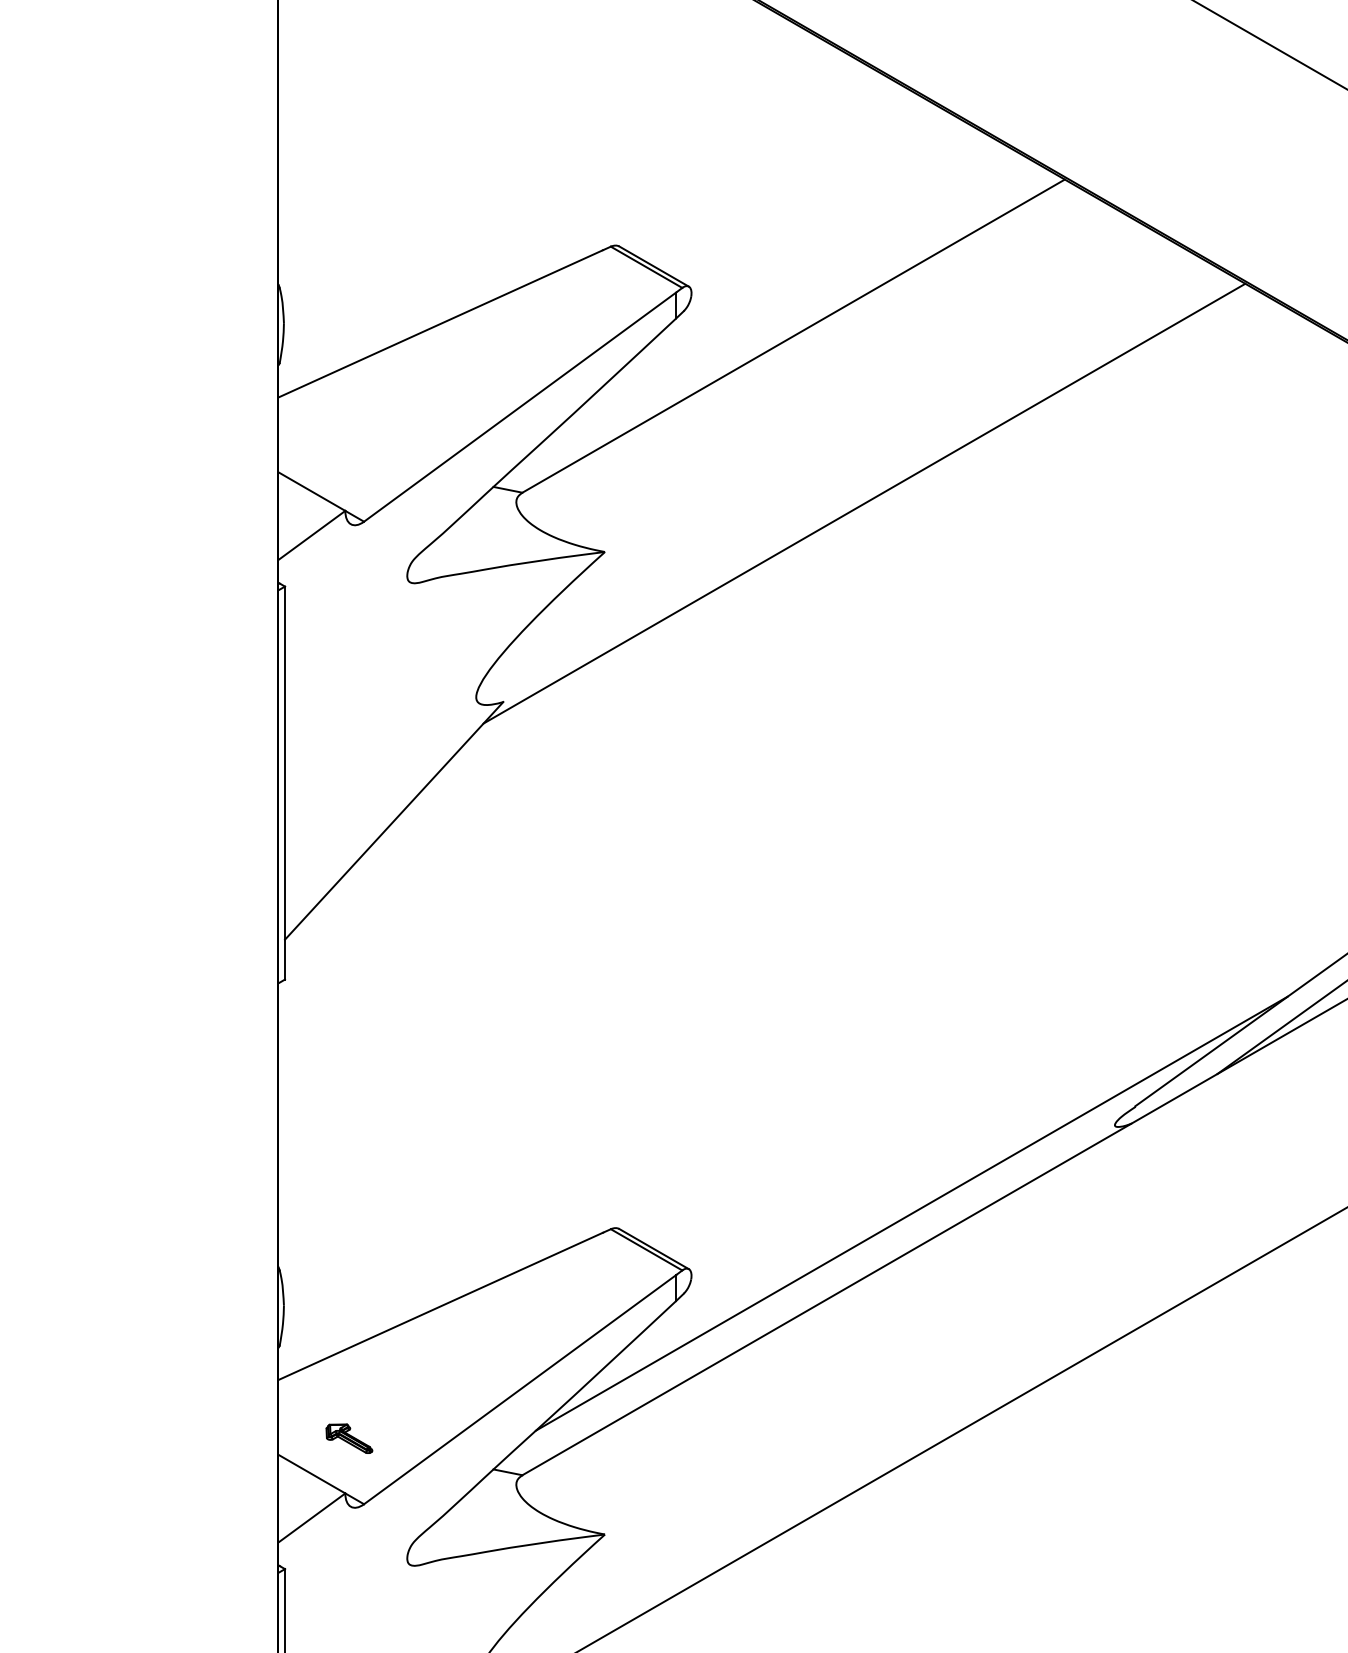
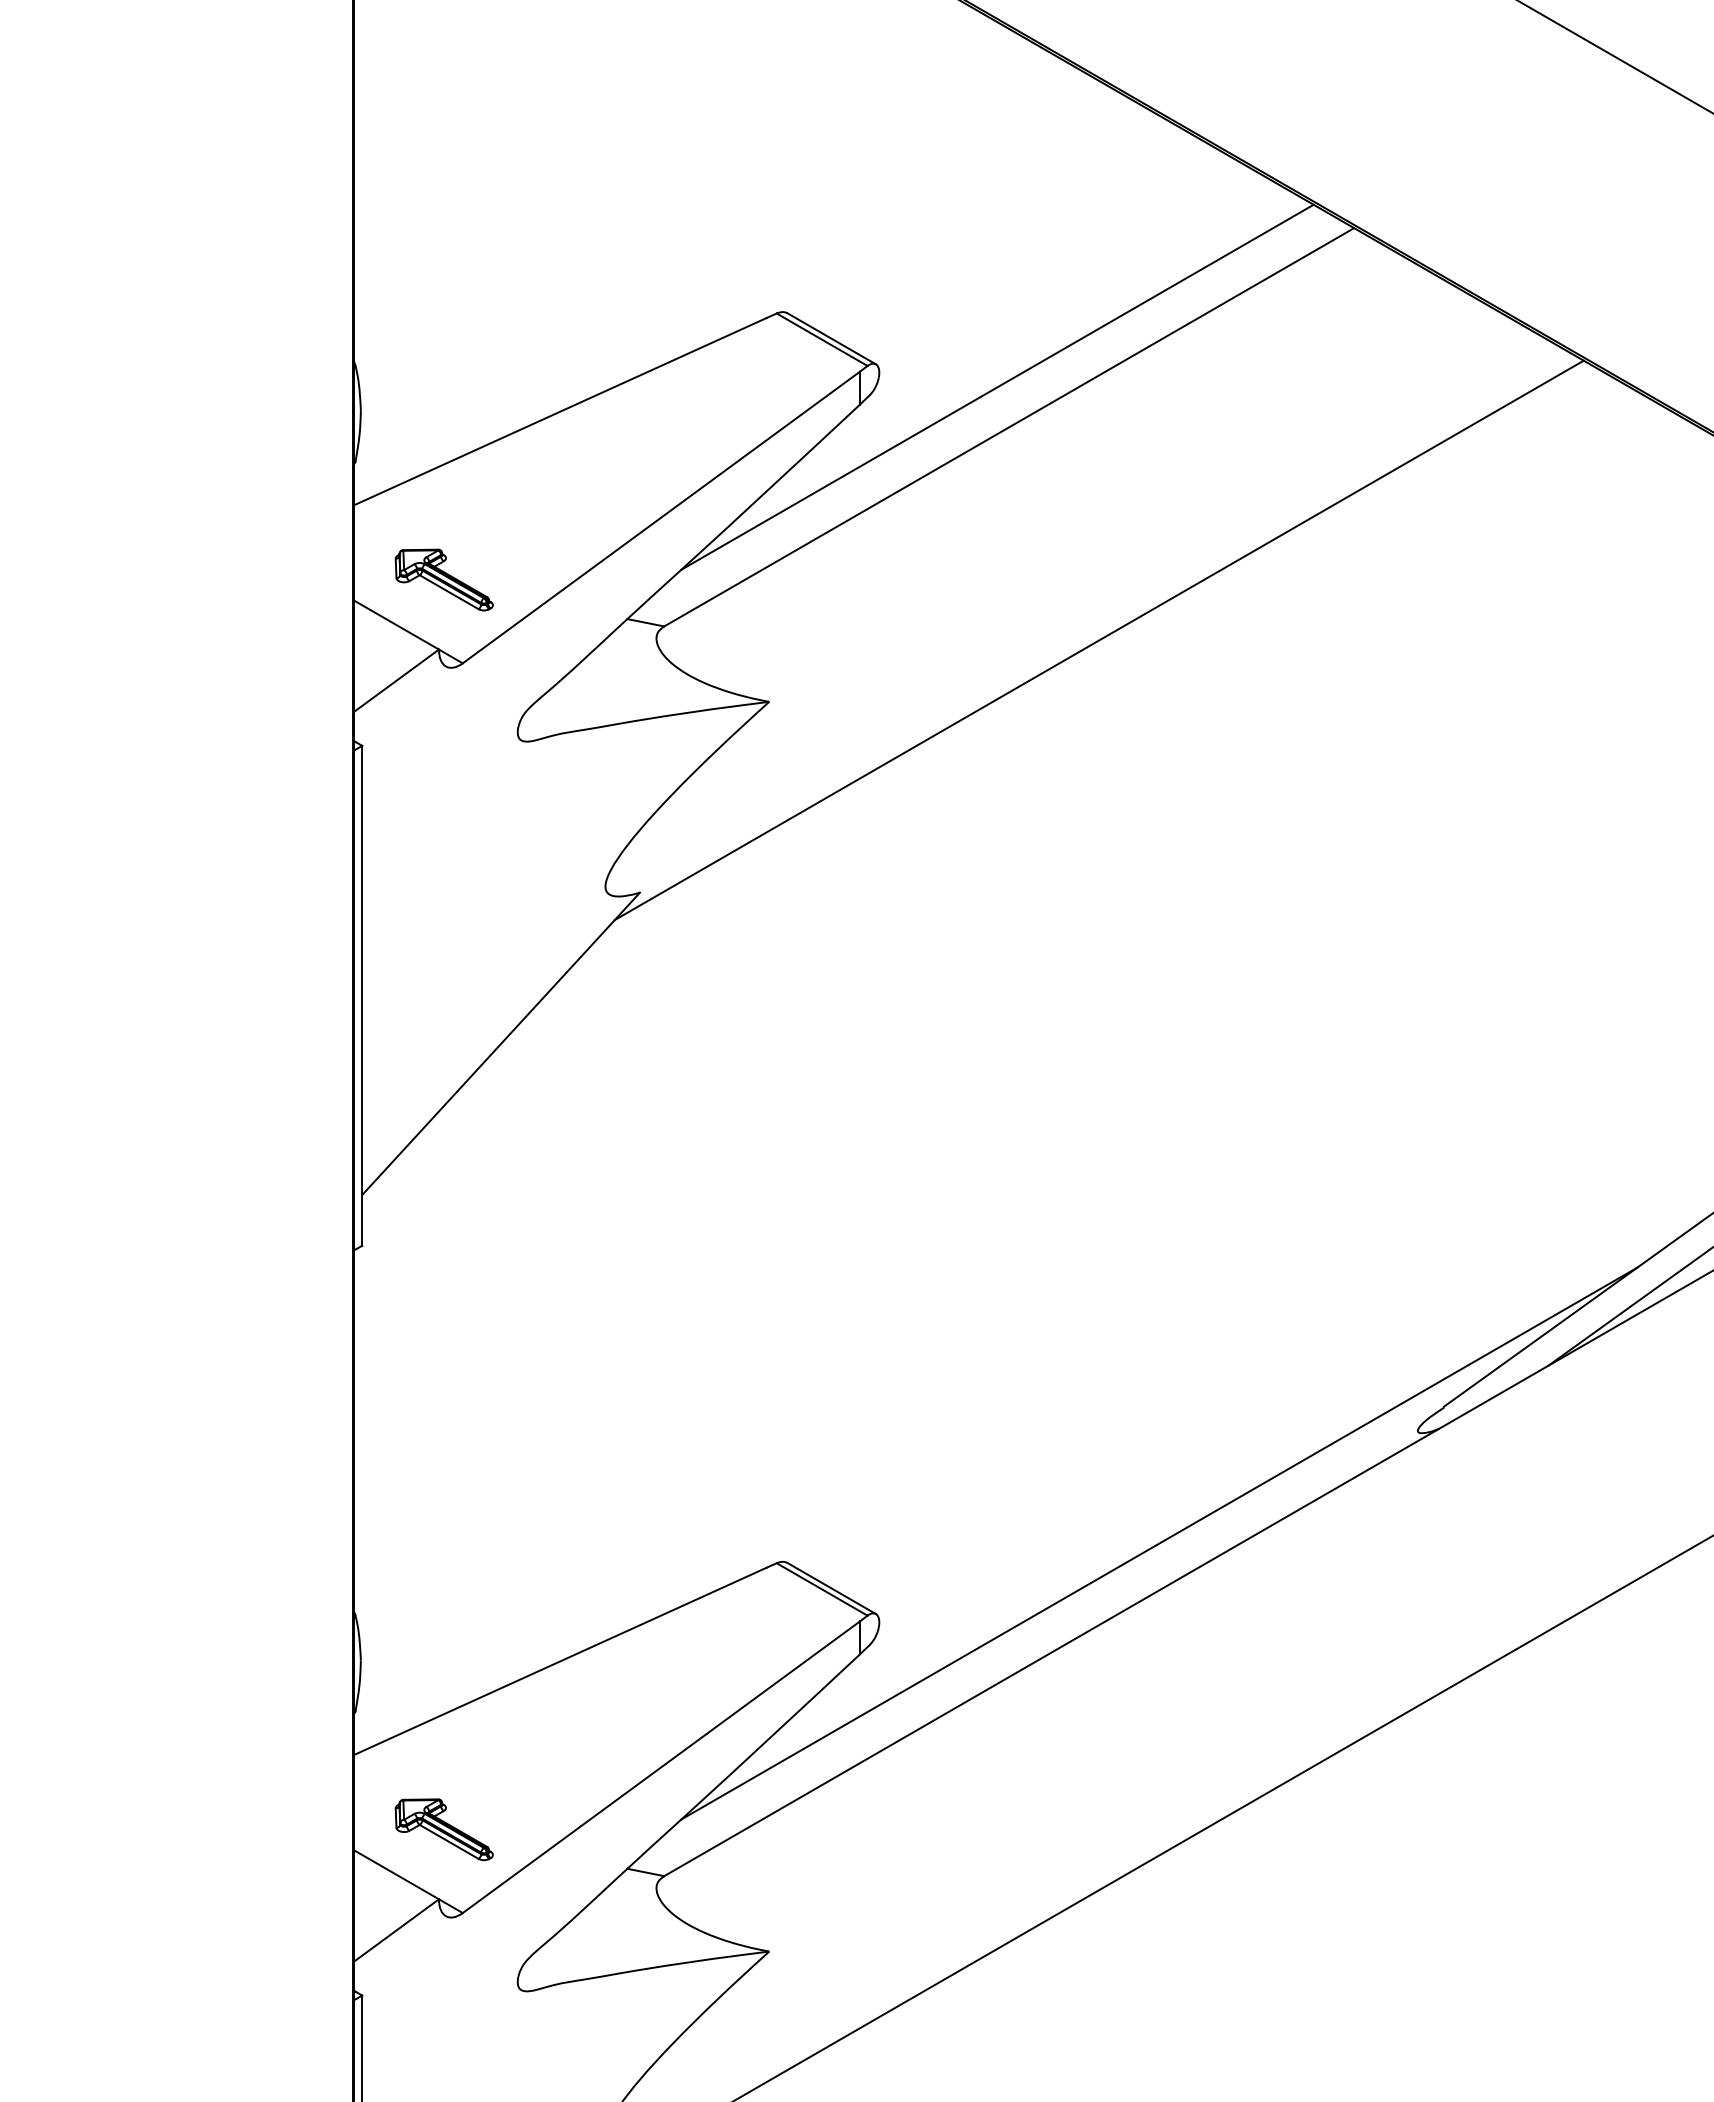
line: (784, 304) -> (997, 386), added
part: (348, 455) -> (443, 579), added
part: (348, 1438) -> (443, 1829), size x1.67

